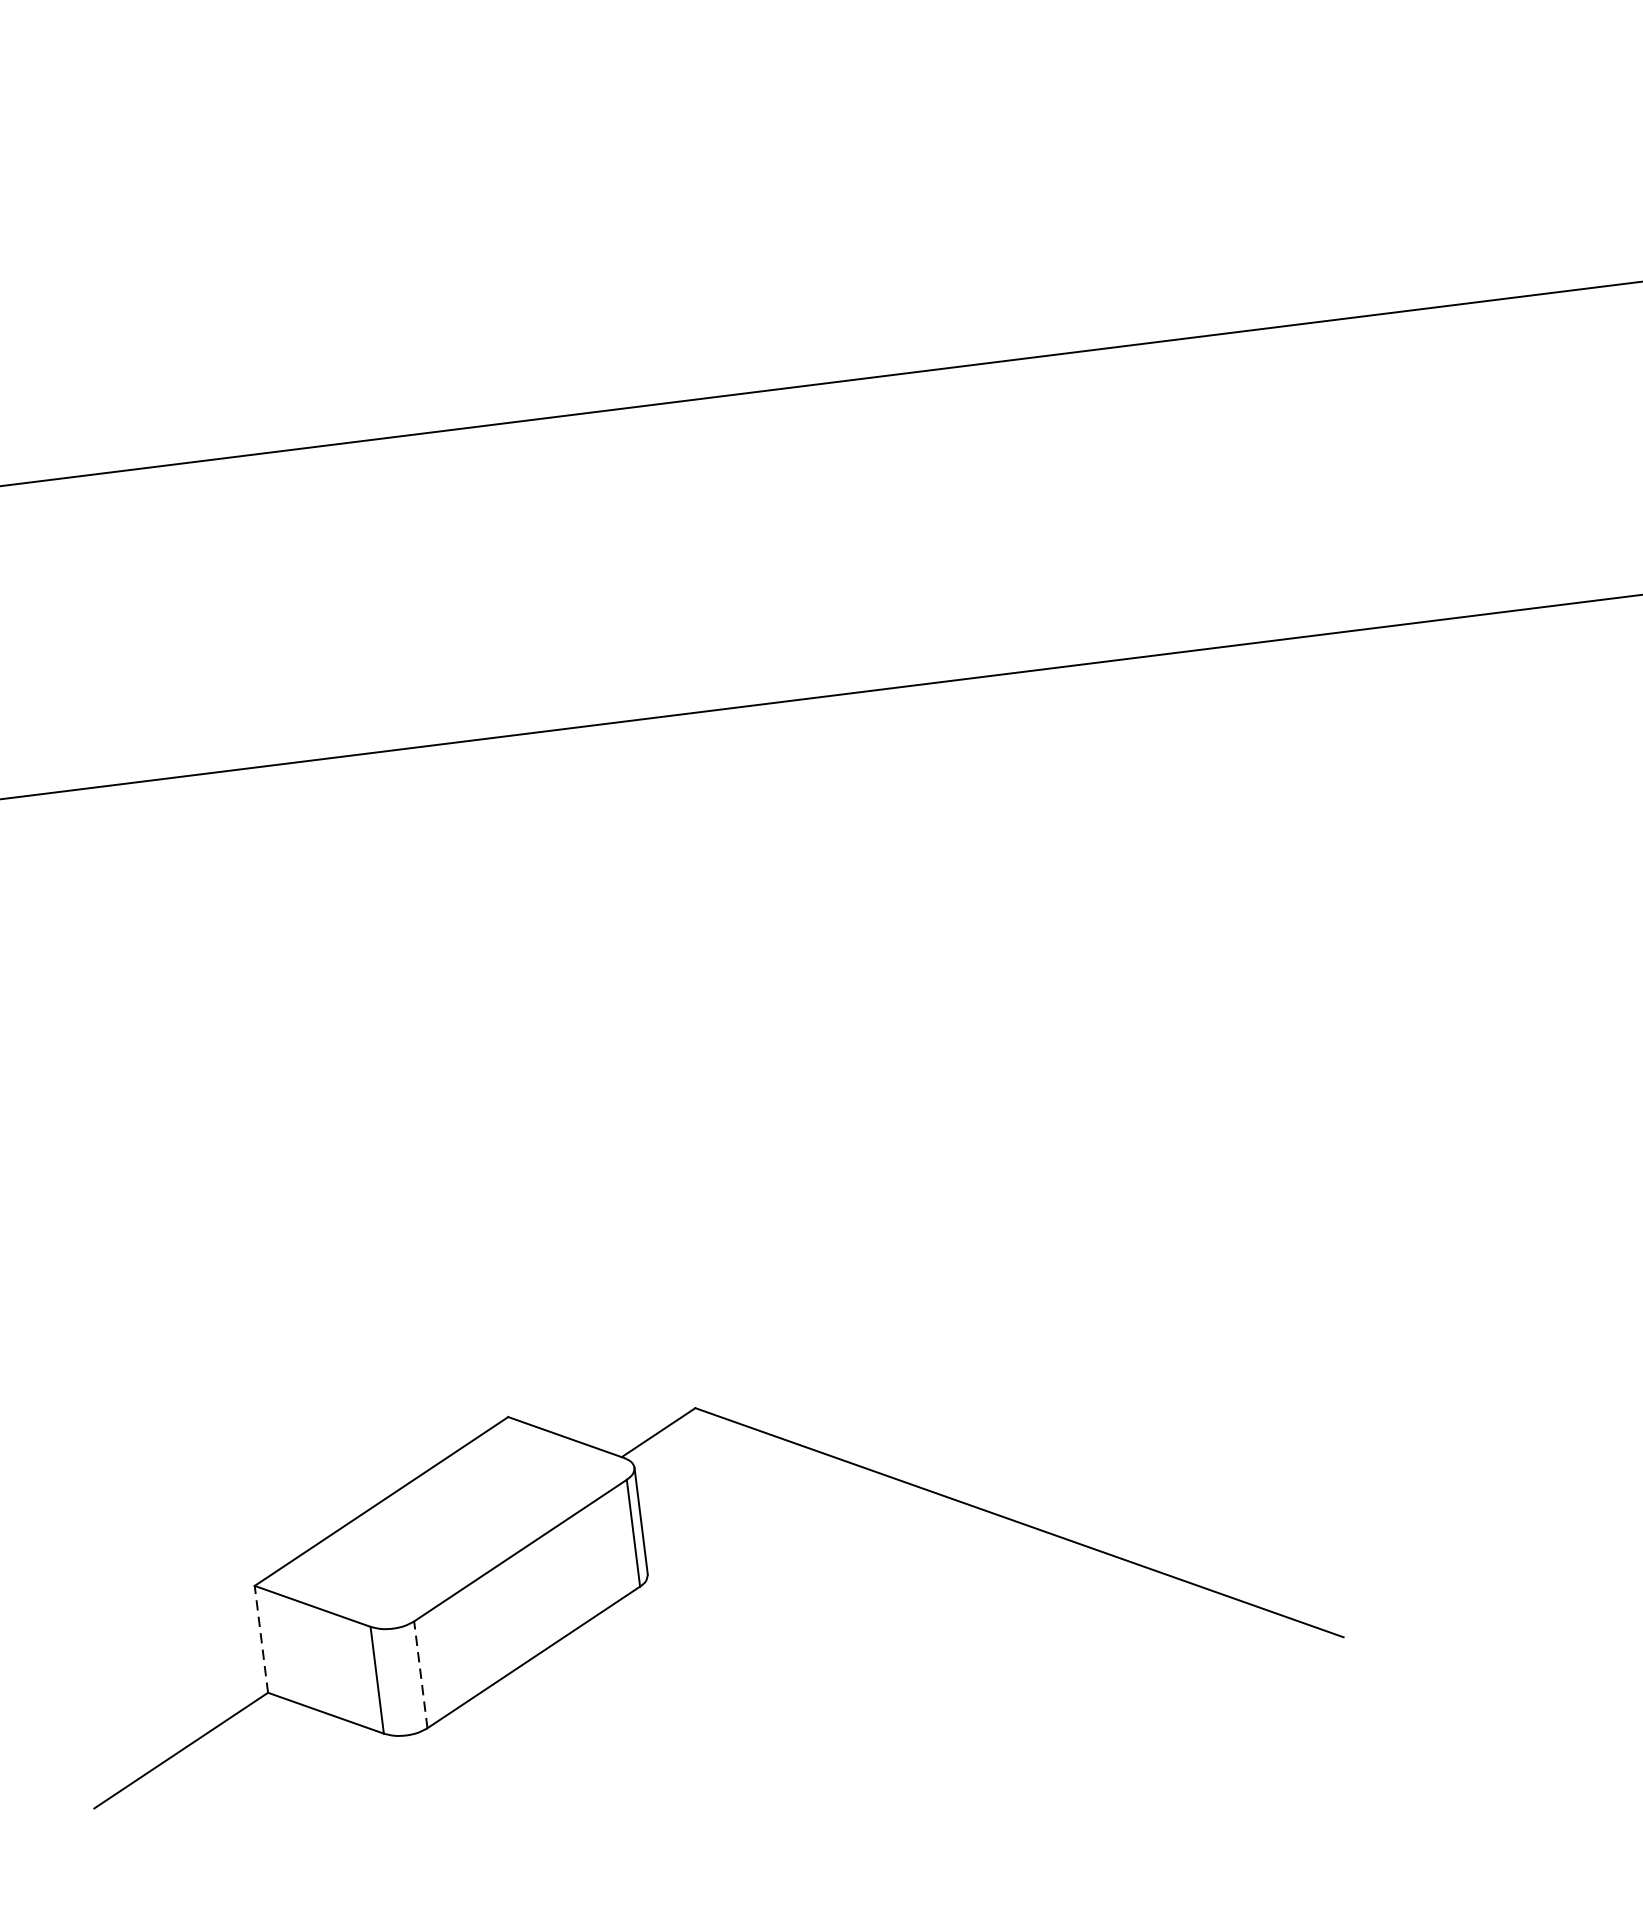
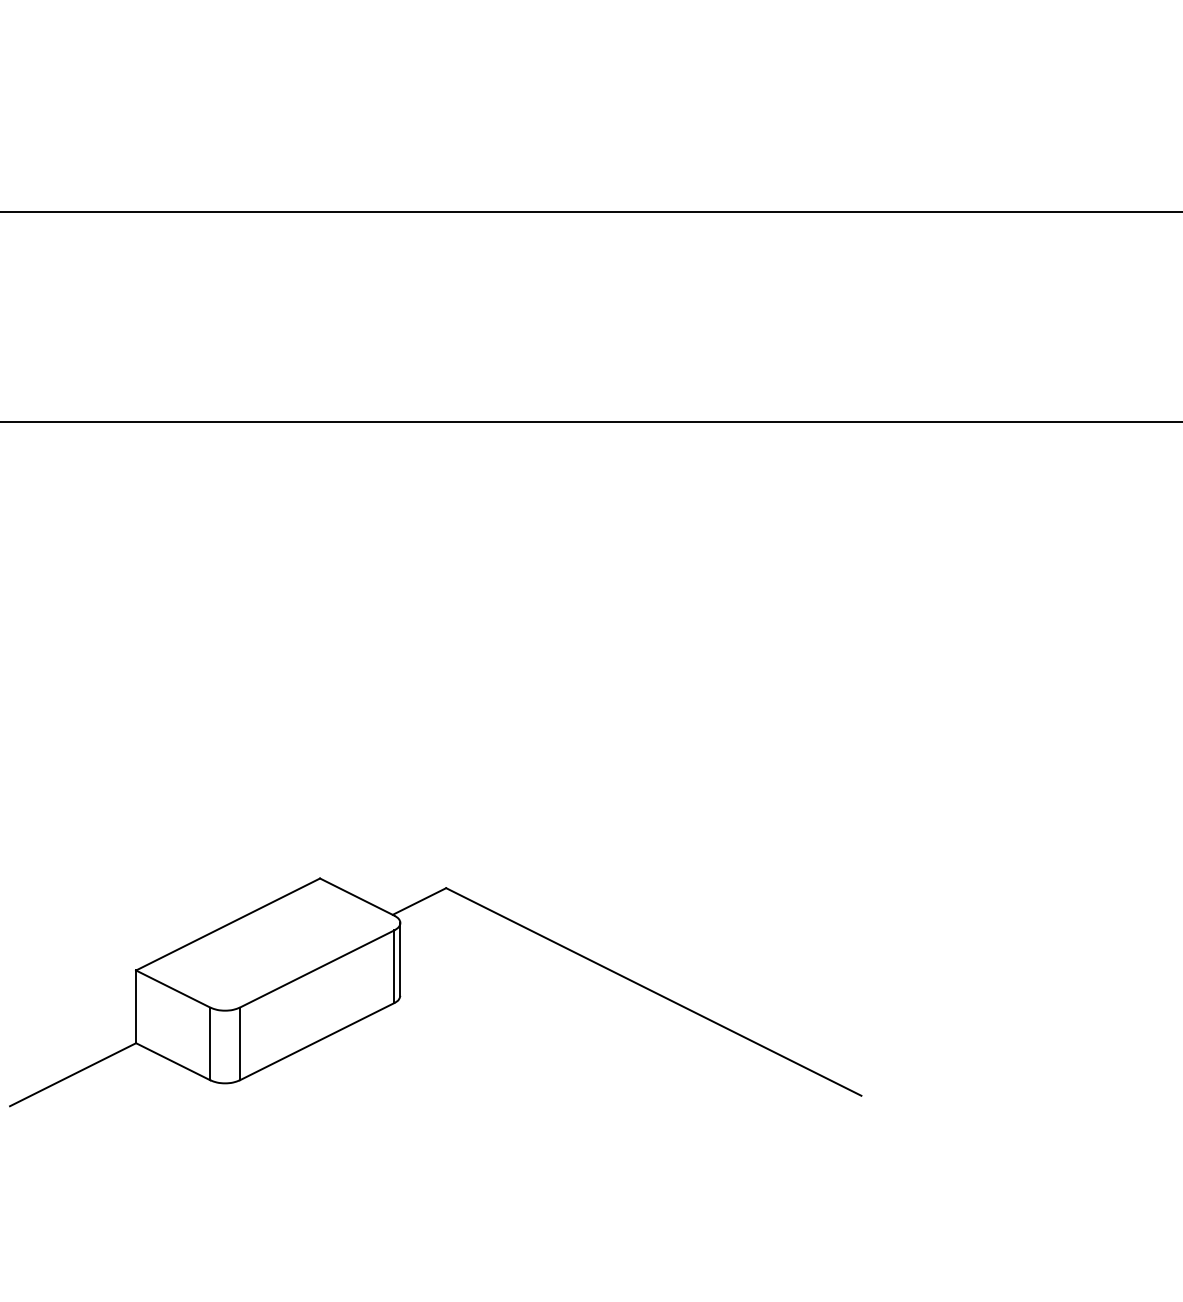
line: (261, 1638) -> (136, 1006), dashed -> solid
line: (420, 1674) -> (239, 1043), dashed -> solid

